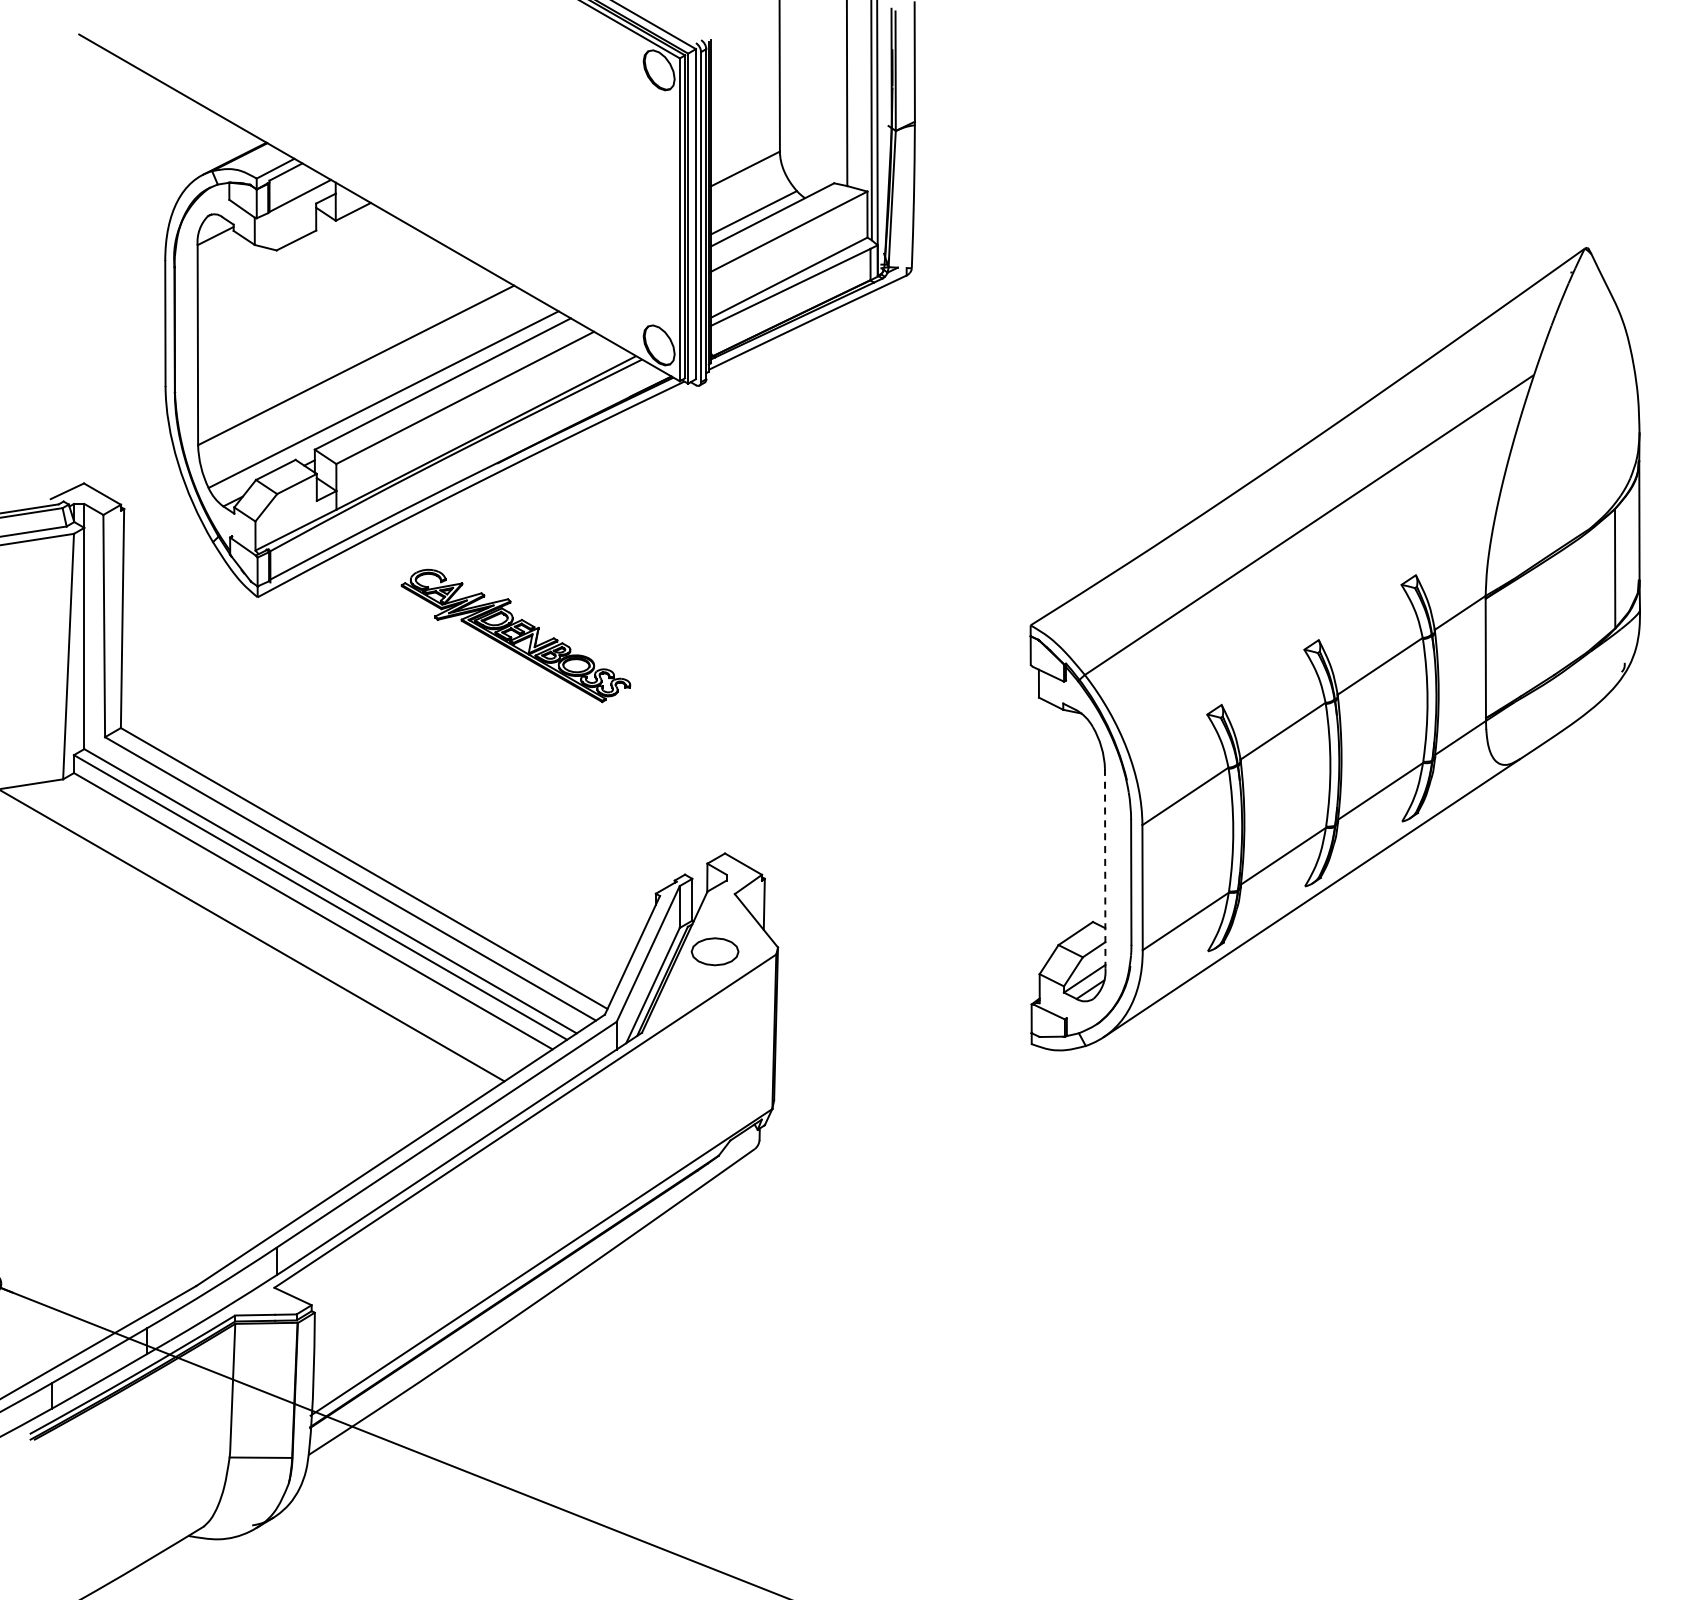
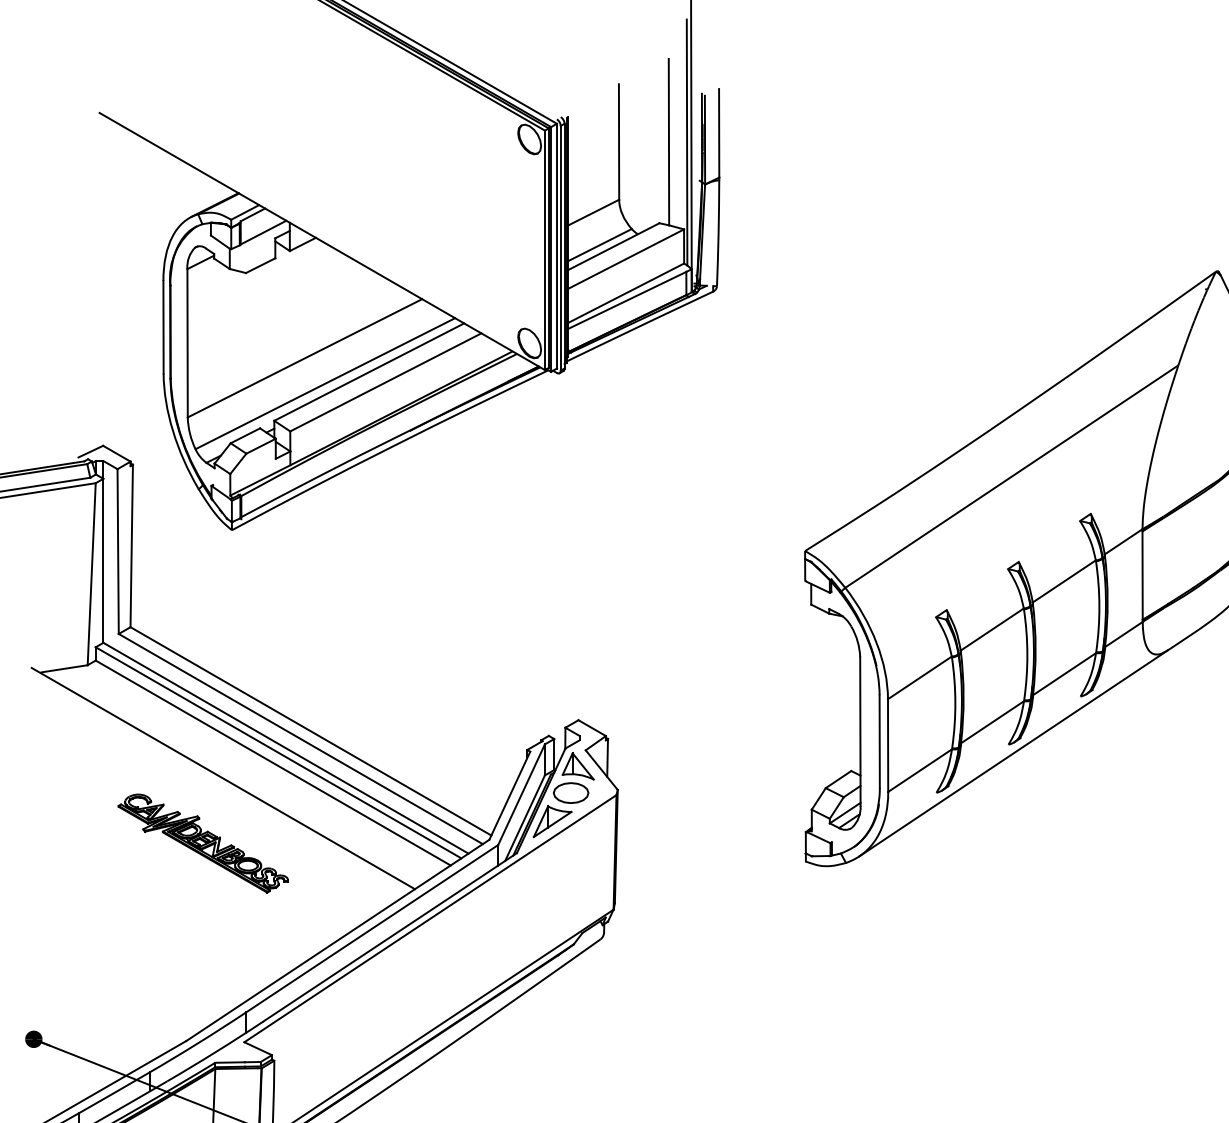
part: (515, 635) -> (202, 843), moved
line: (1105, 869) -> (860, 732), dashed -> solid
part: (724, 915) -> (578, 766), added
part: (689, 989) -> (552, 821), added

